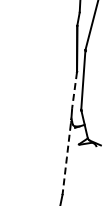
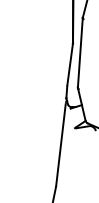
line: (74, 90) -> (70, 64), dashed -> solid
line: (66, 158) -> (60, 144), dashed -> solid

